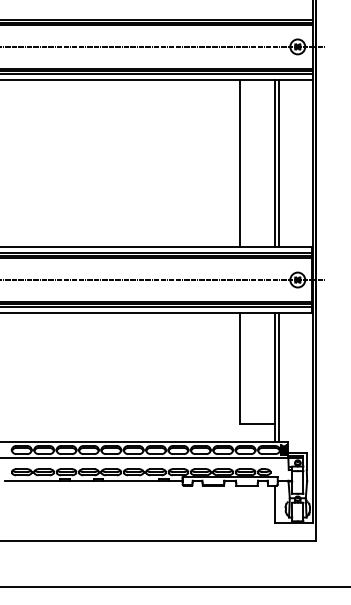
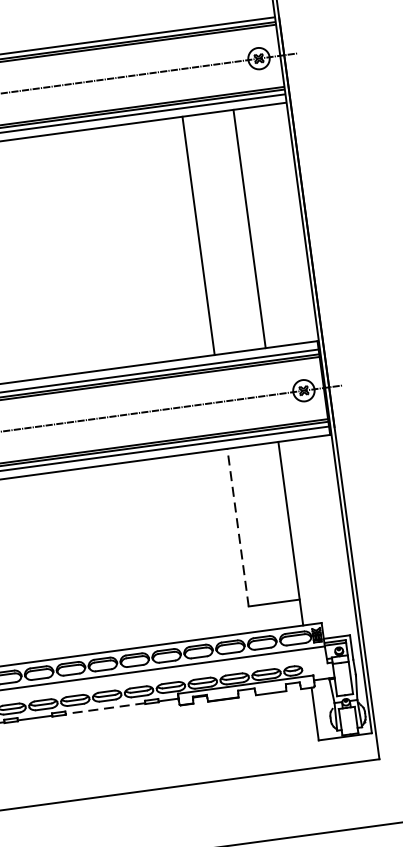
line: (278, 163) -> (253, 228), removed
line: (239, 367) -> (237, 526), solid -> dashed
line: (278, 376) -> (295, 531), removed
line: (131, 480) -> (105, 708), solid -> dashed

